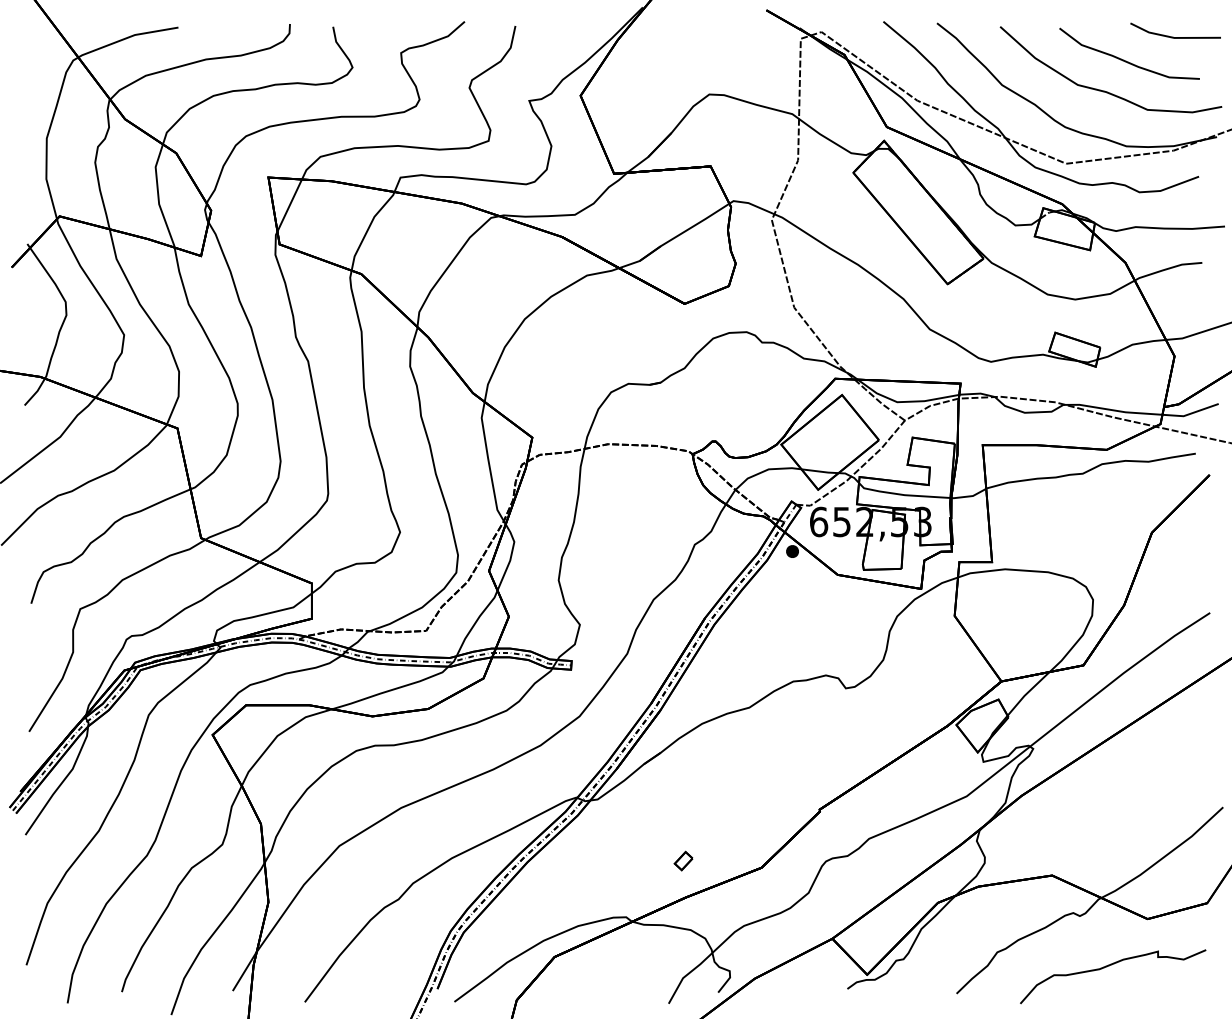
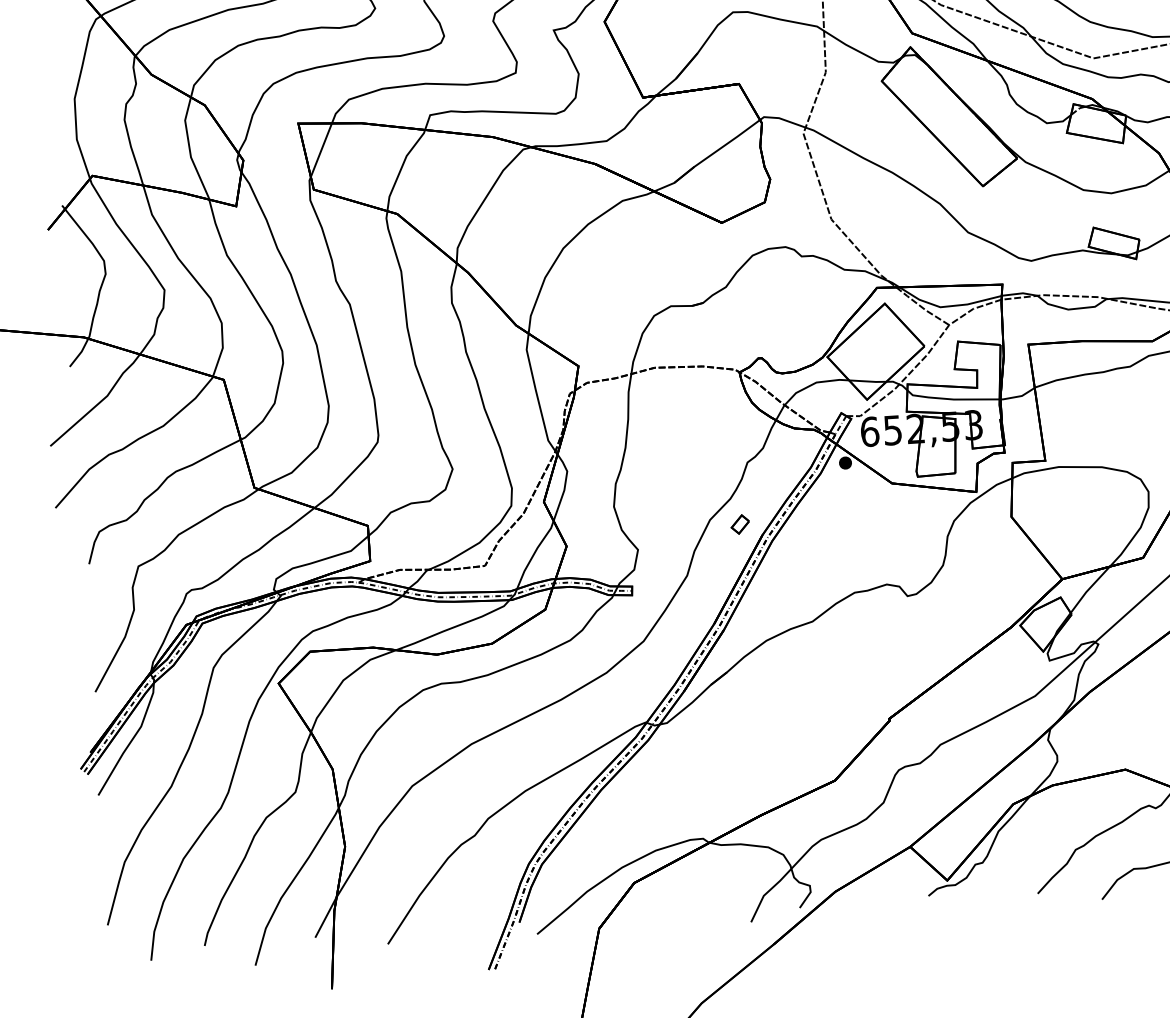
part: (683, 860) -> (740, 523), moved

